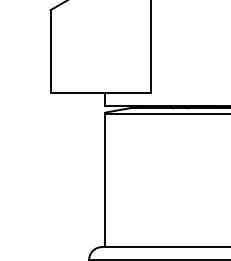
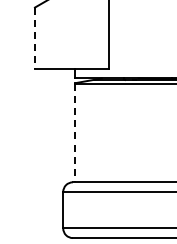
line: (50, 51) -> (34, 38), solid -> dashed
line: (105, 180) -> (75, 133), solid -> dashed

